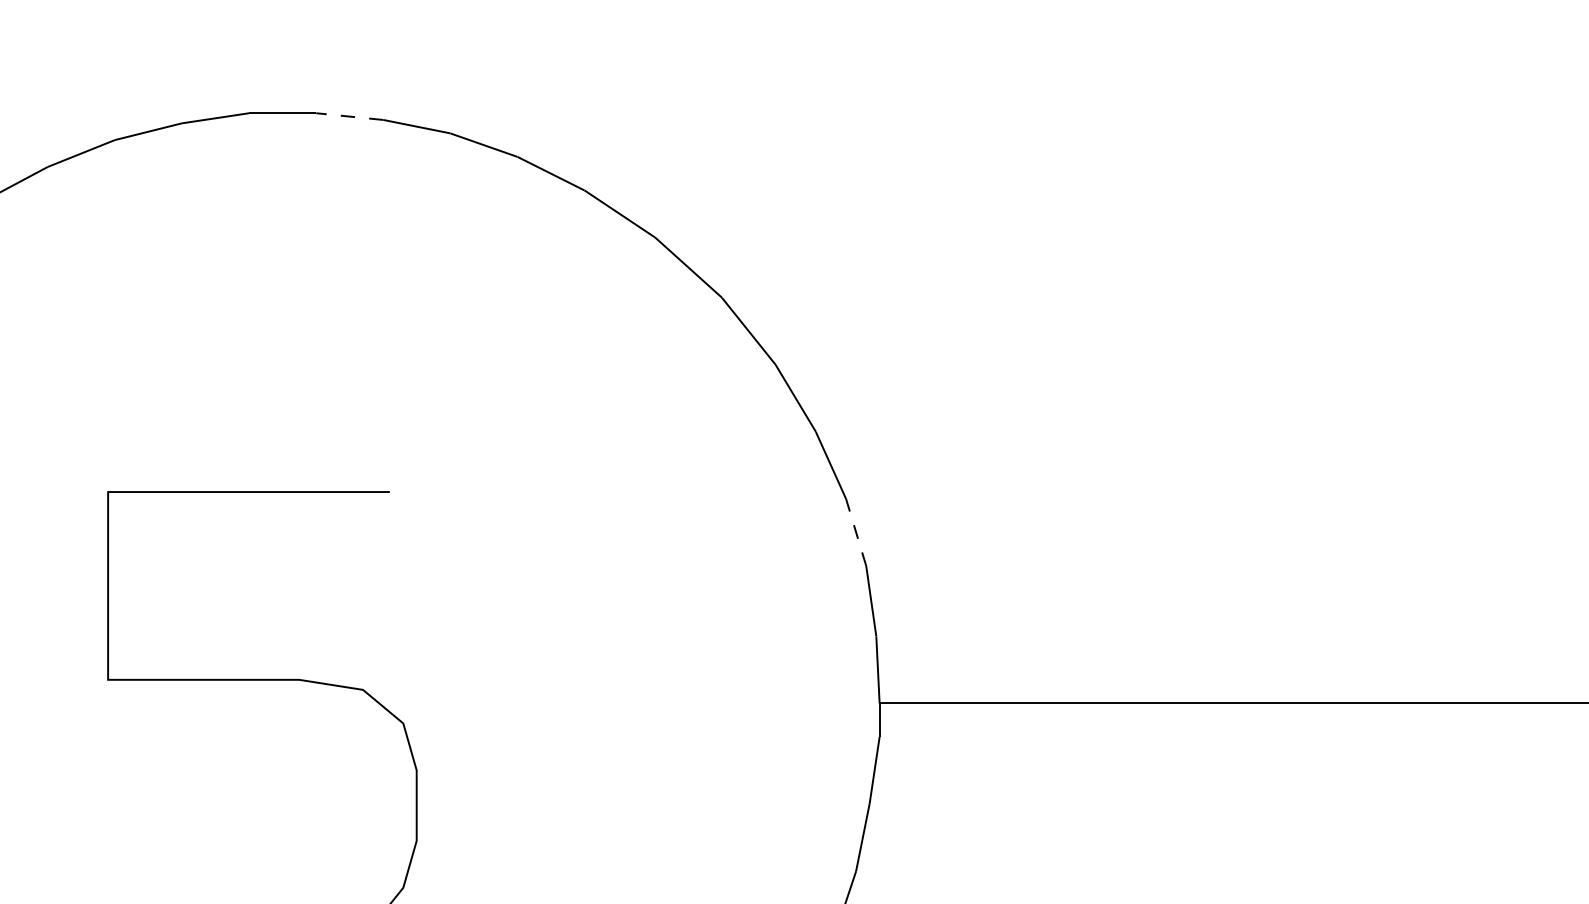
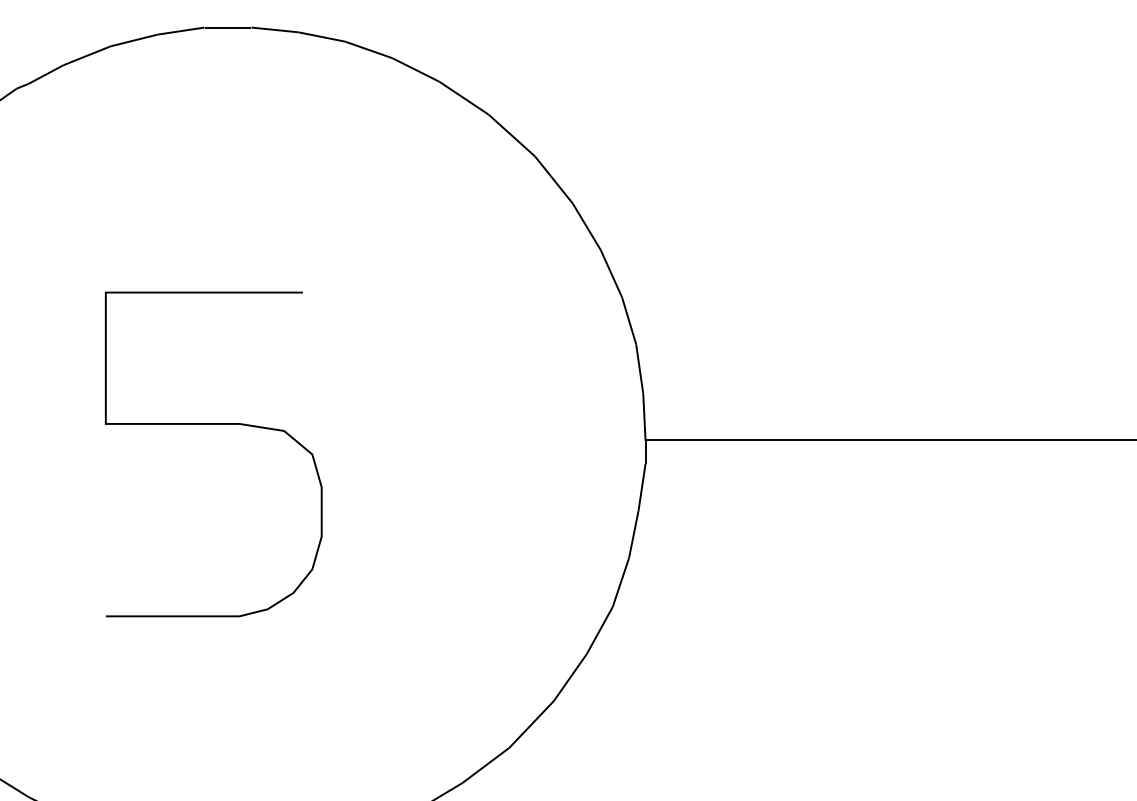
line: (349, 115) -> (274, 29), dashed -> solid
line: (856, 531) -> (629, 320), dashed -> solid

